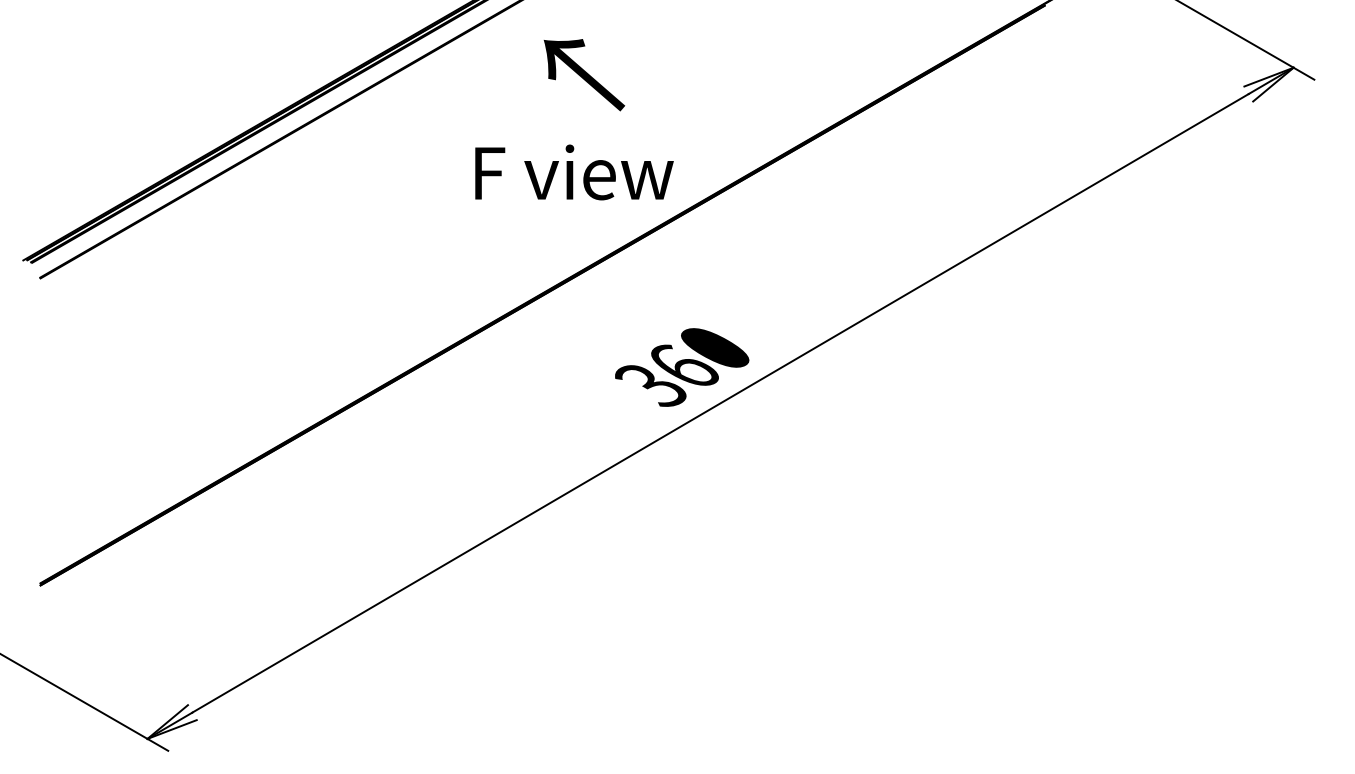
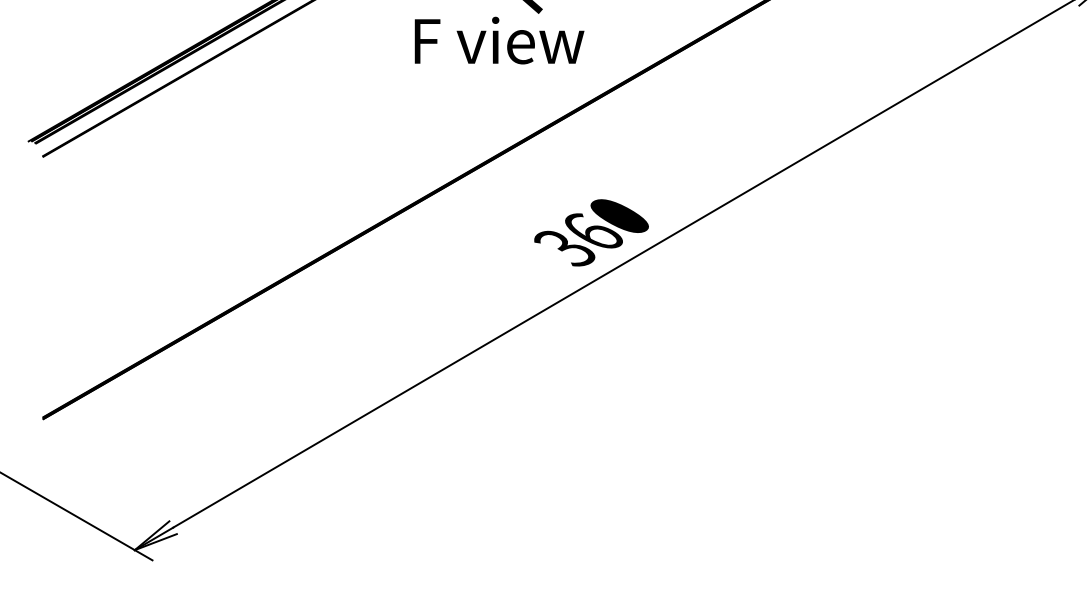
text: (574, 172) -> (499, 40), moved

